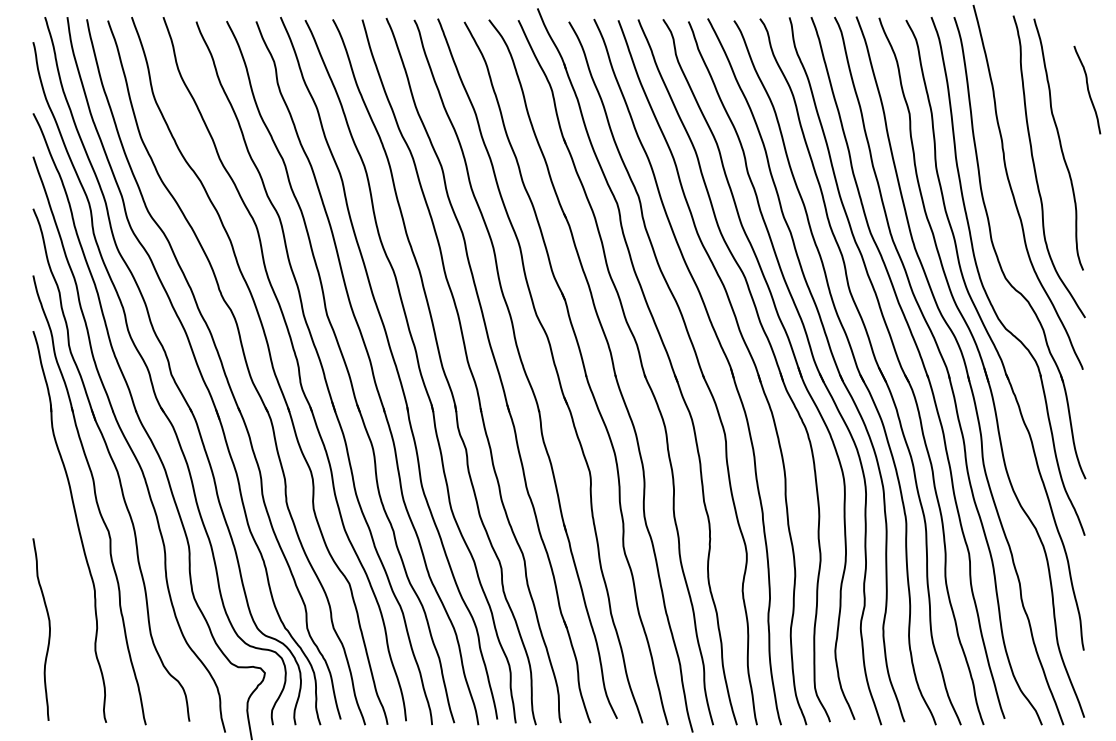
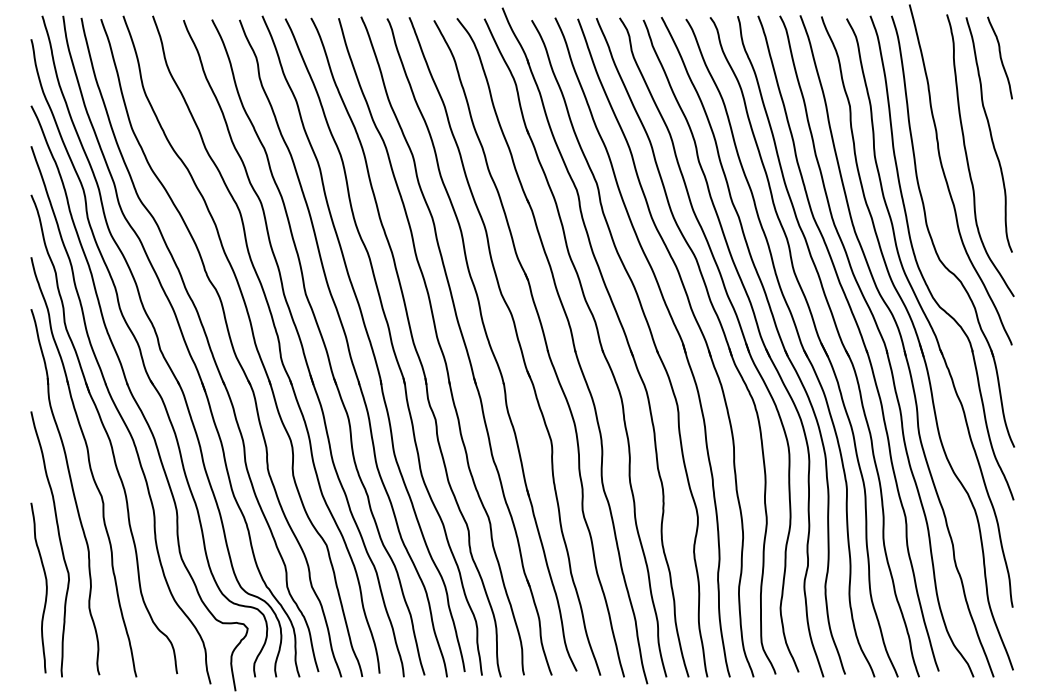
curve: (1086, 89) -> (999, 57), moved
curve: (63, 580) -> (59, 542), added

